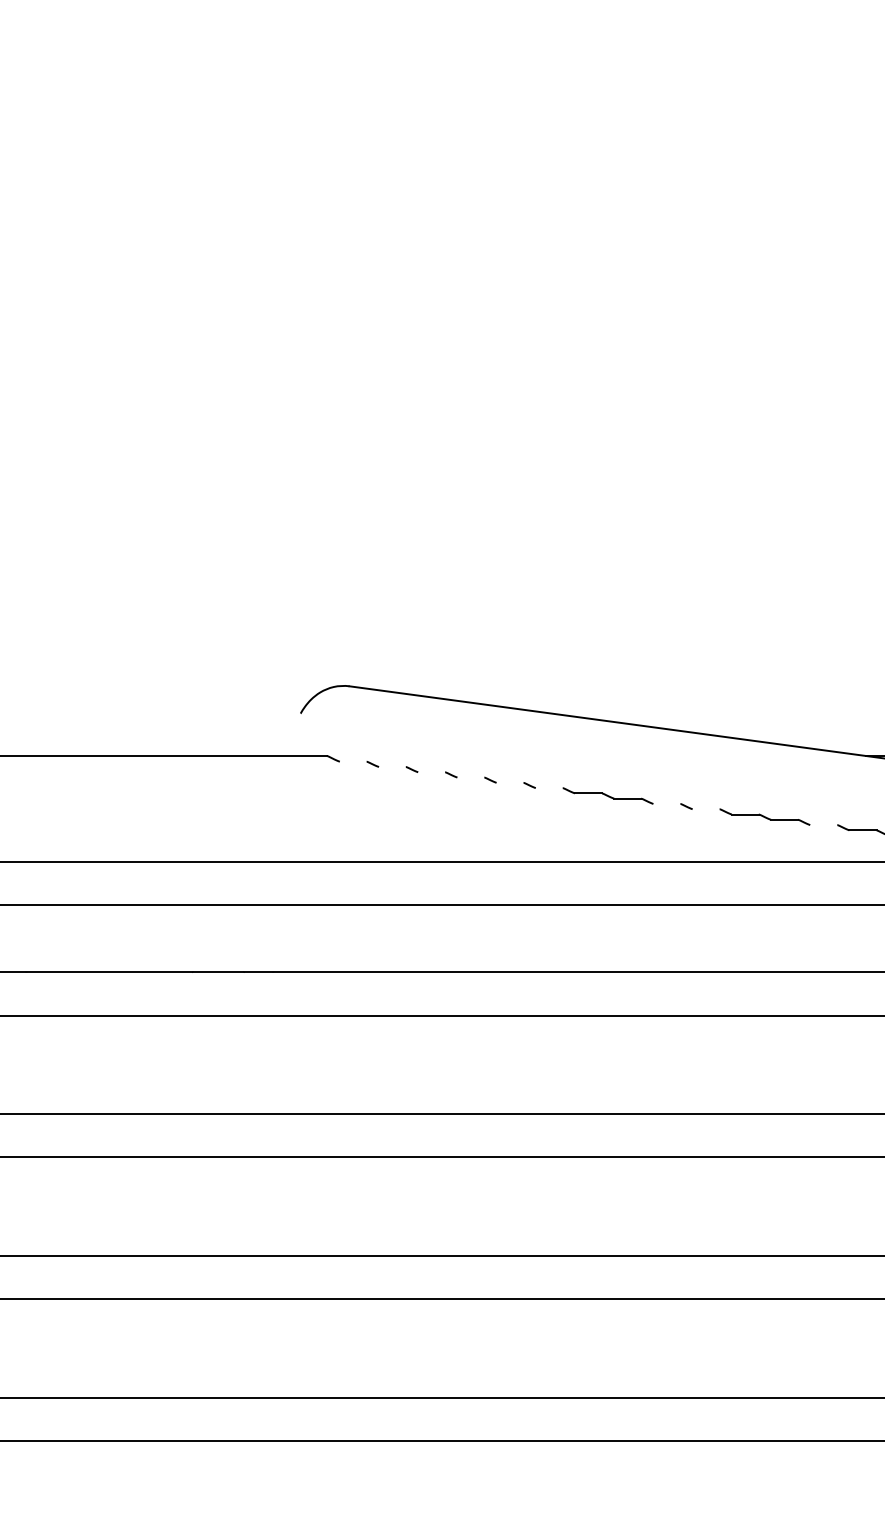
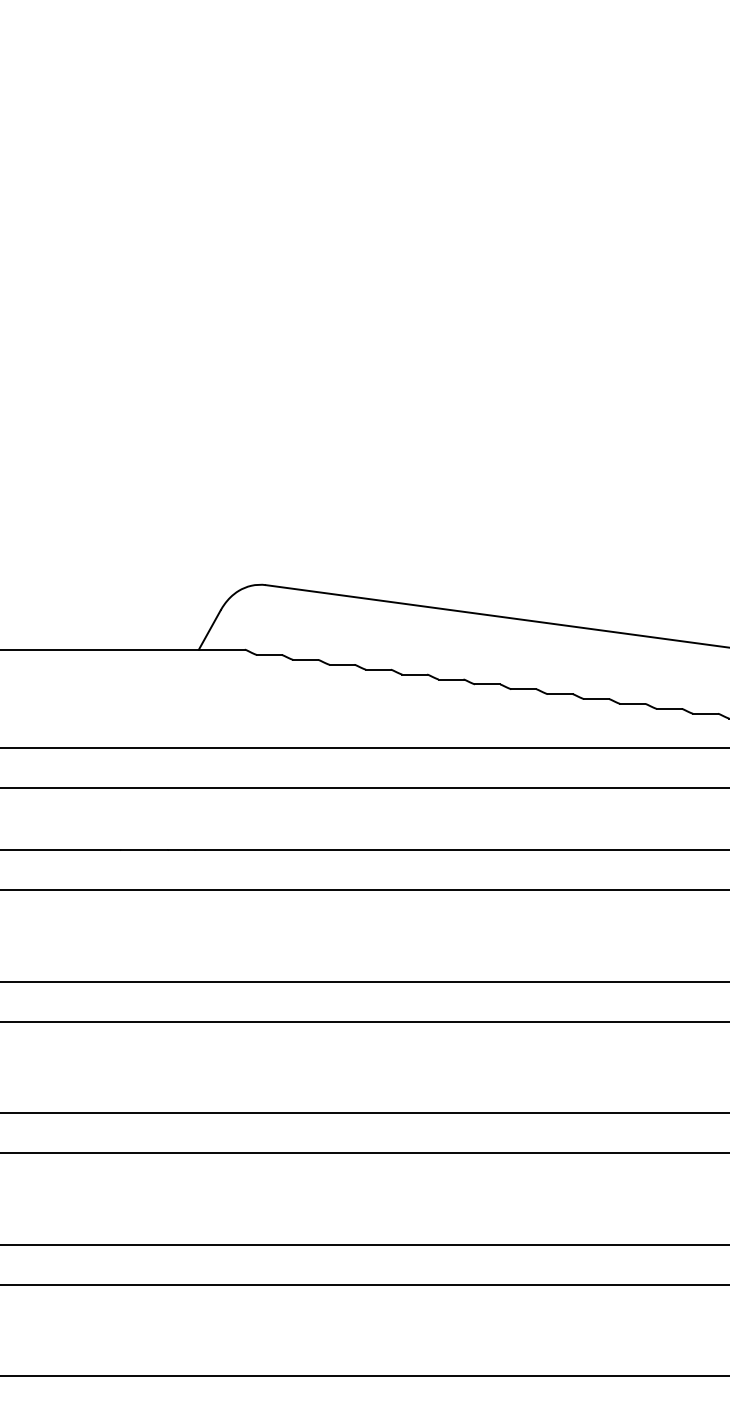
line: (288, 734) -> (209, 629), added
line: (352, 761) -> (268, 654), added
line: (392, 767) -> (305, 660), added
line: (431, 772) -> (341, 665), added
line: (470, 777) -> (378, 669), added
line: (509, 782) -> (414, 674), added
line: (548, 788) -> (450, 679), added
line: (666, 803) -> (559, 693), added
line: (705, 809) -> (595, 699), added
line: (823, 825) -> (705, 714), added

